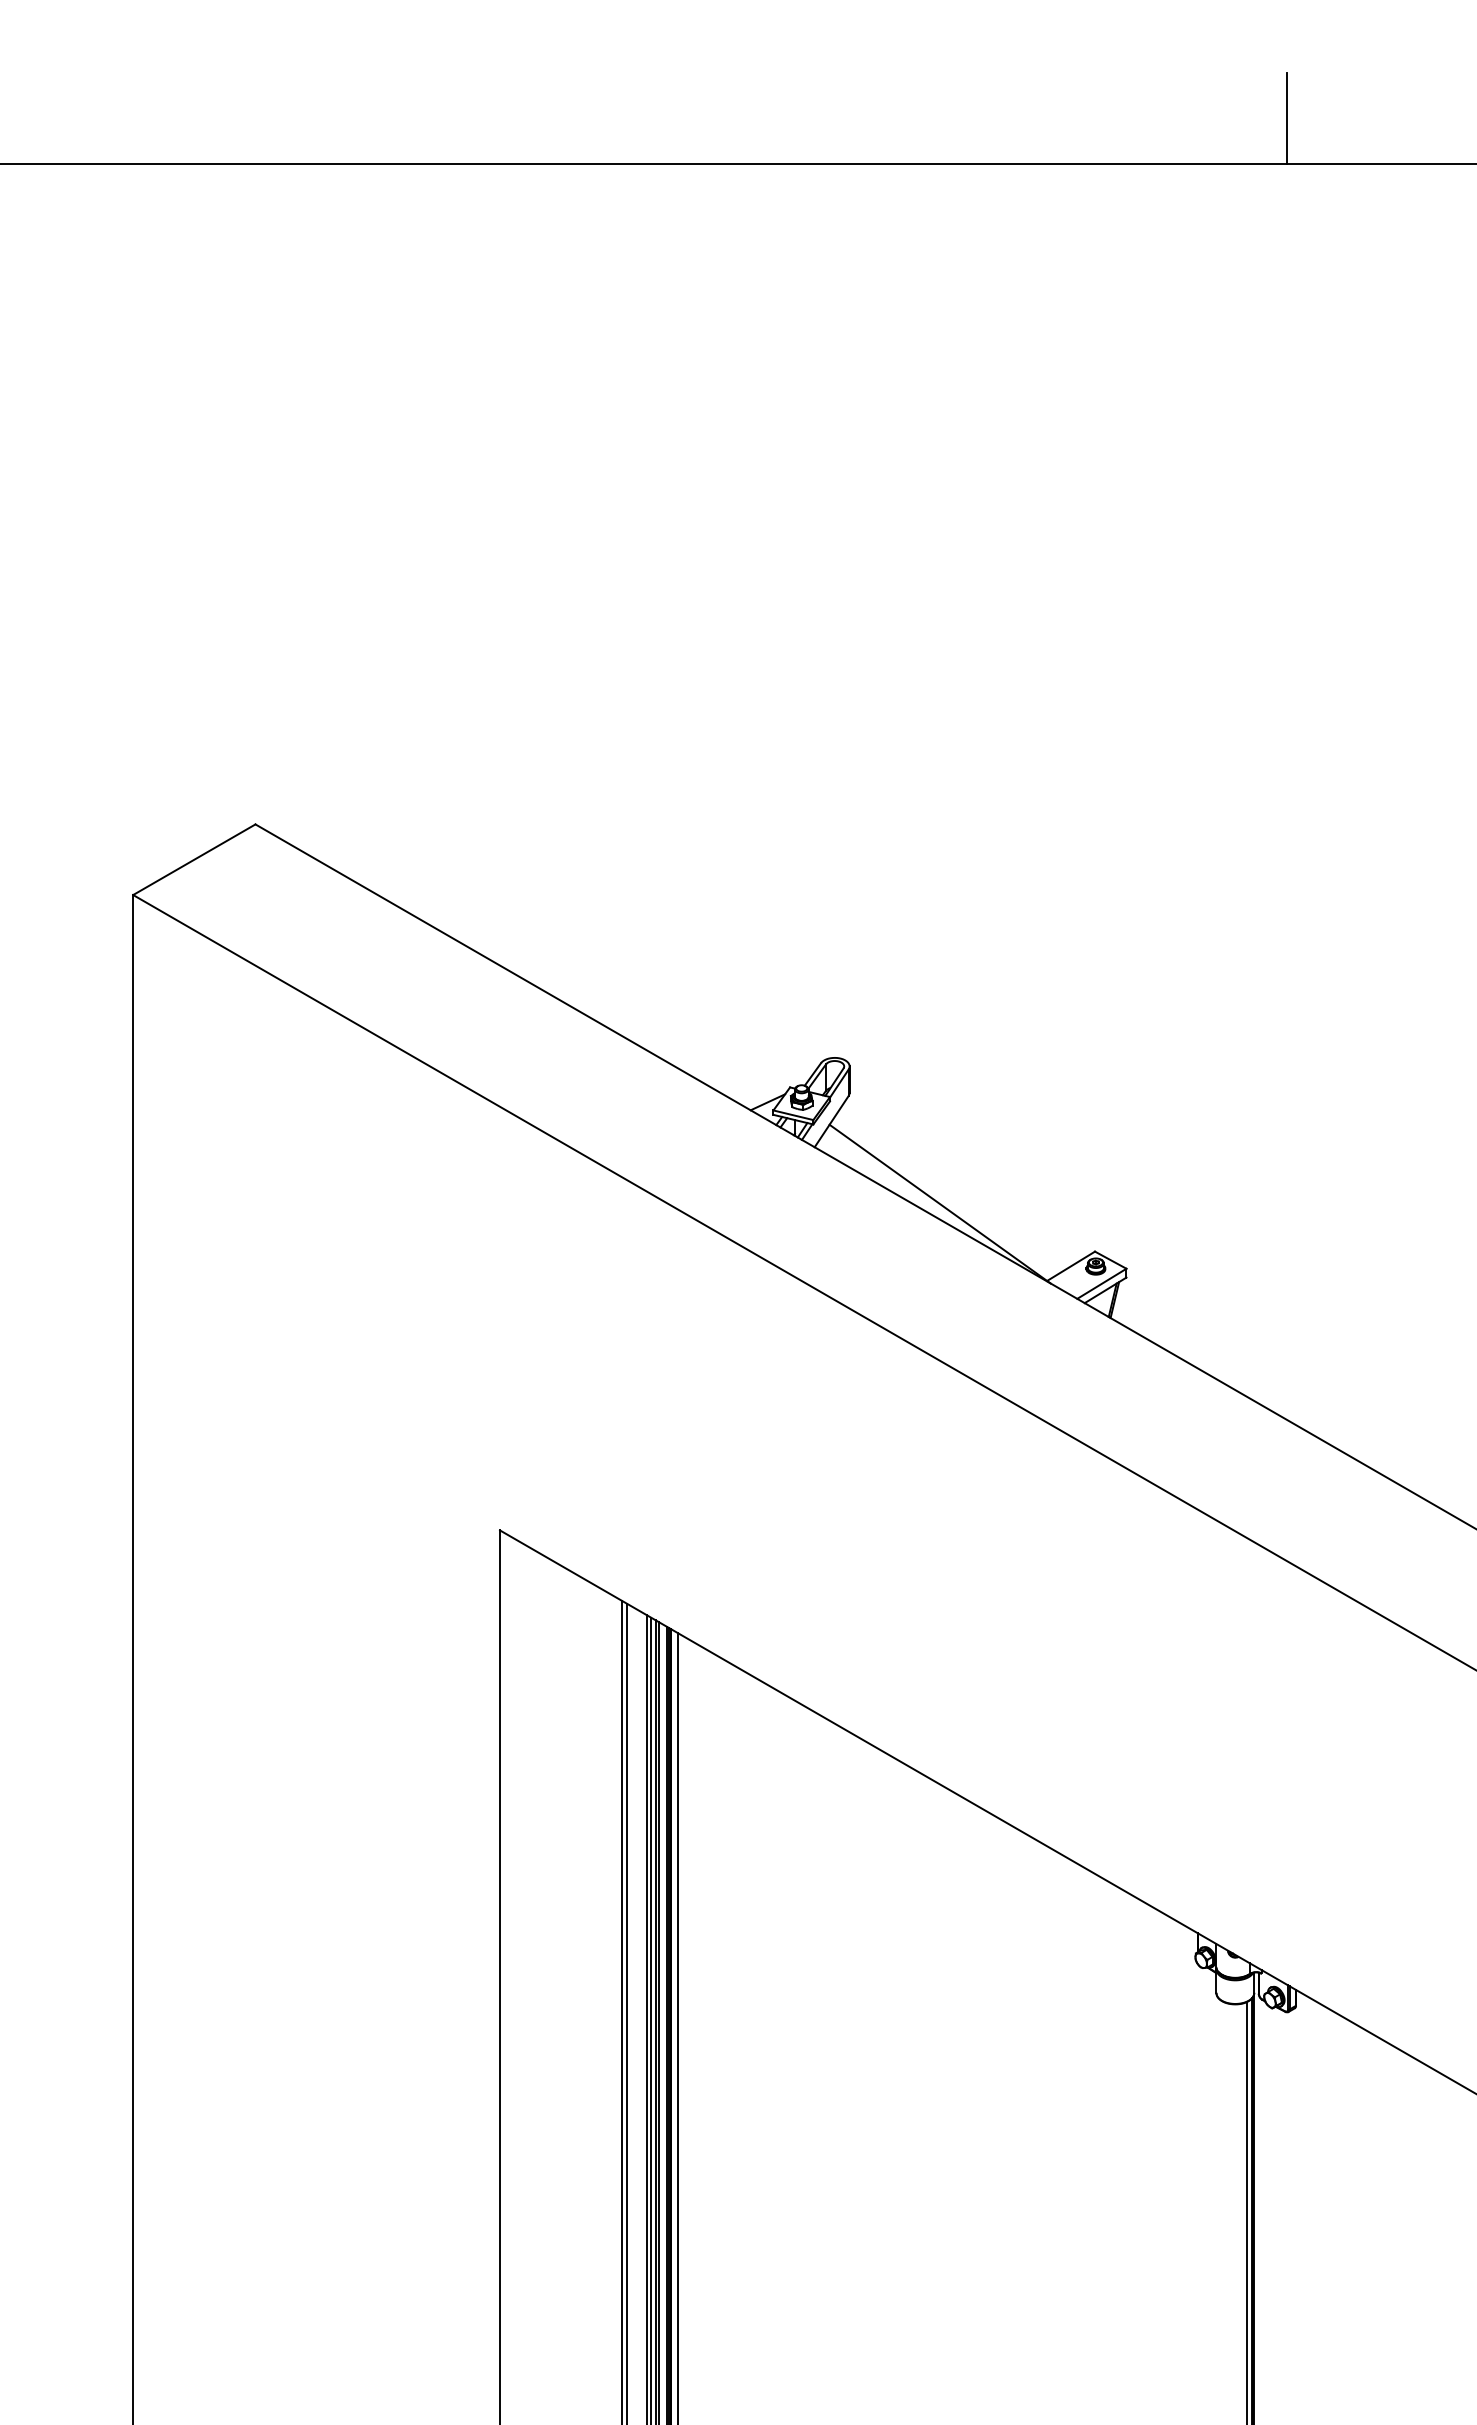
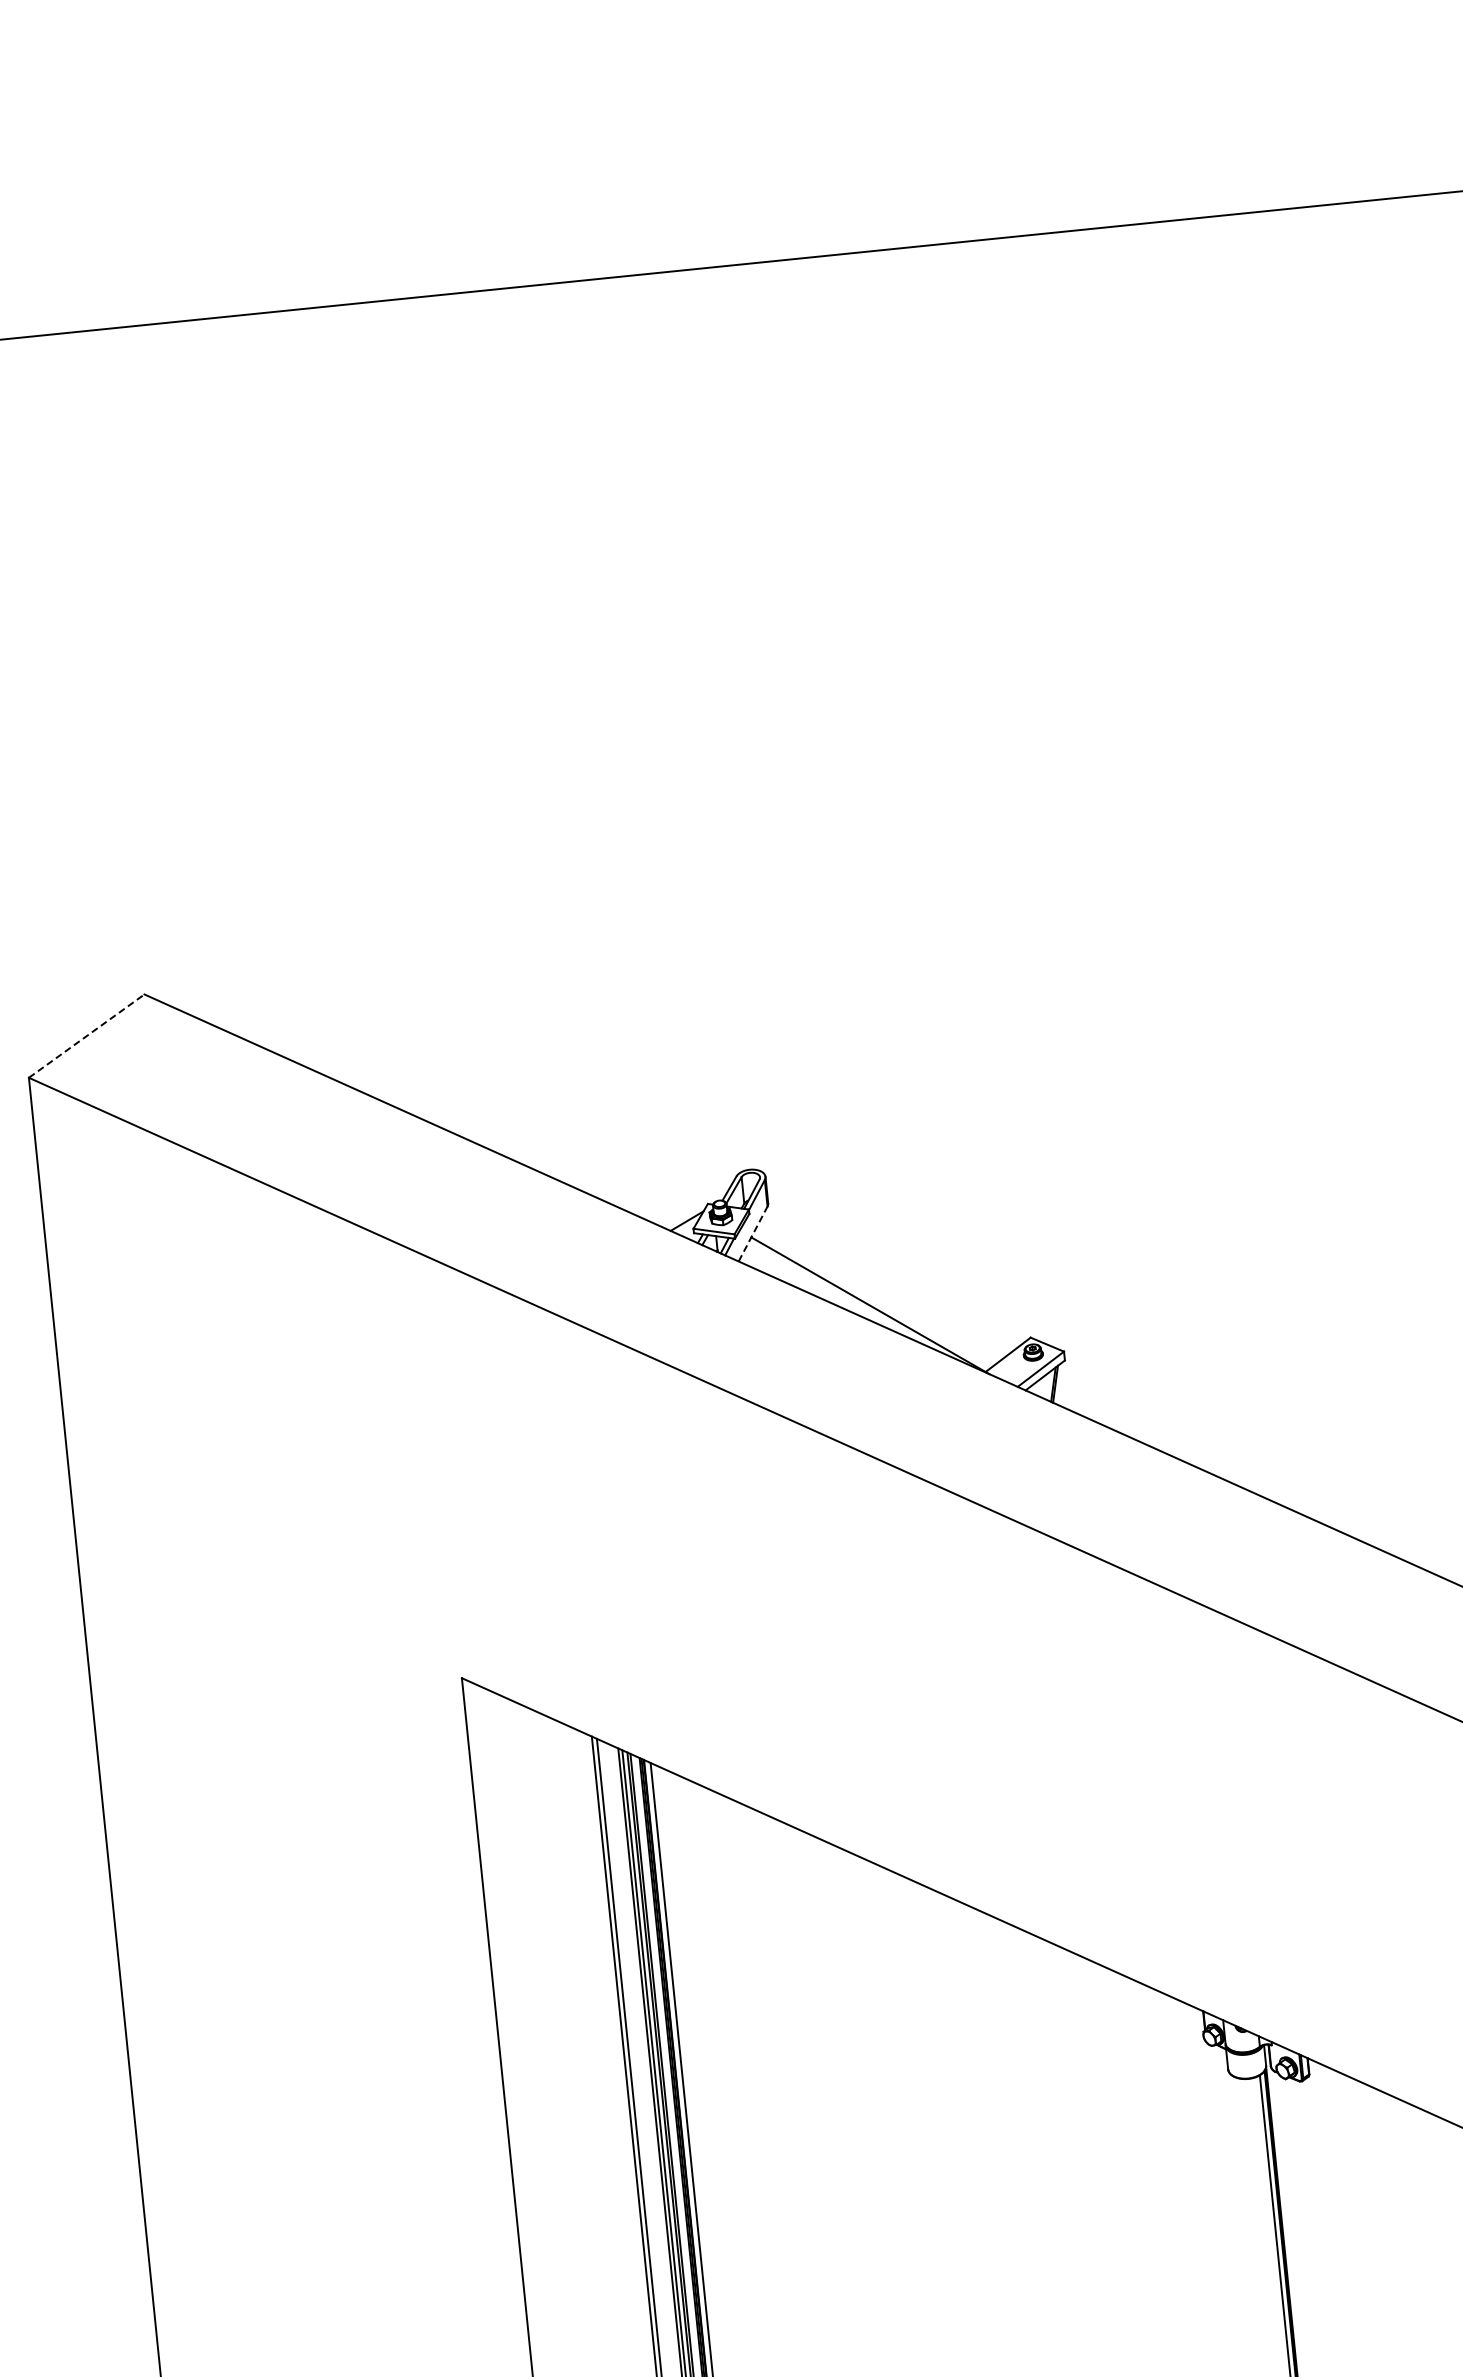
line: (1286, 118) -> (1107, 180), removed
line: (194, 859) -> (86, 1035), solid -> dashed
line: (831, 1121) -> (752, 1233), solid -> dashed

